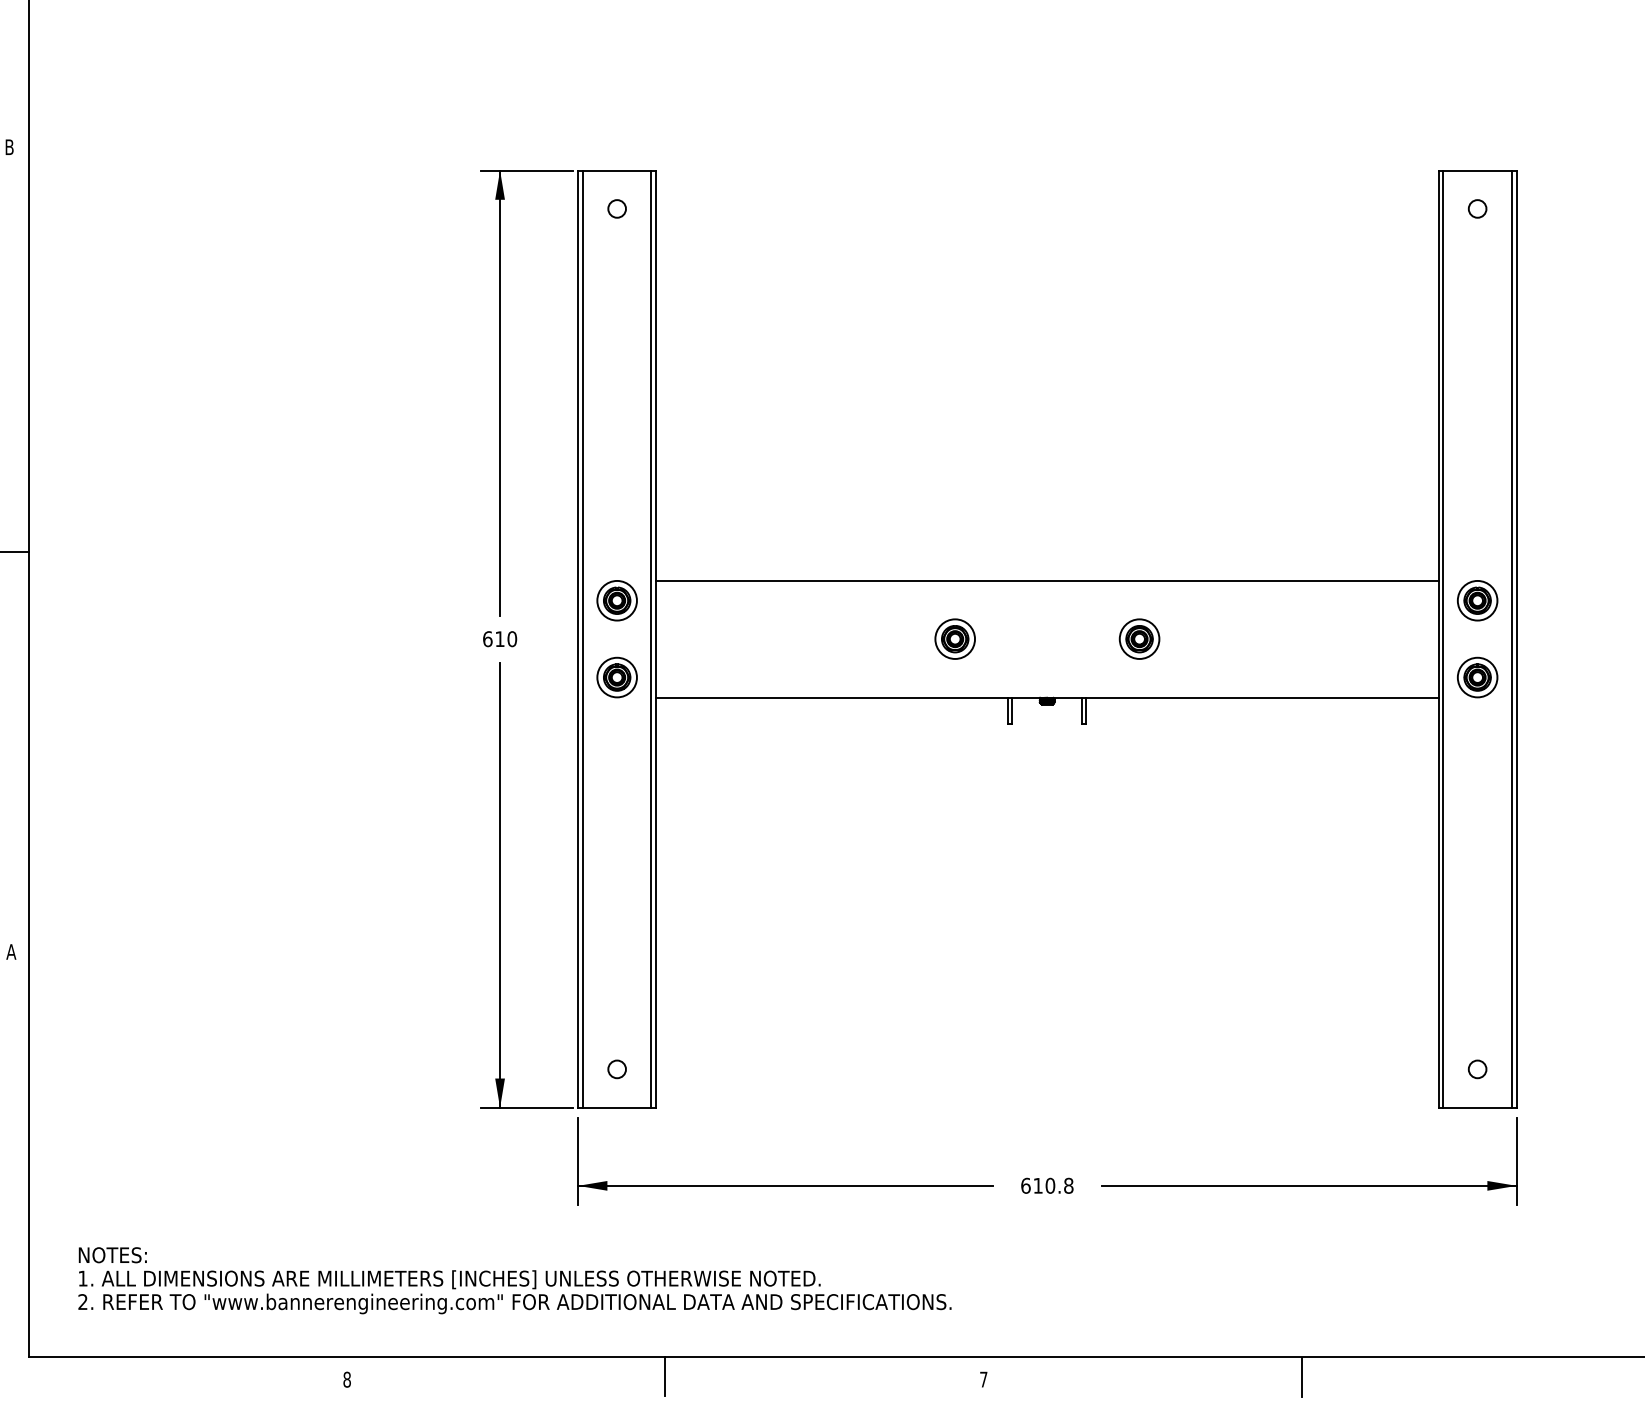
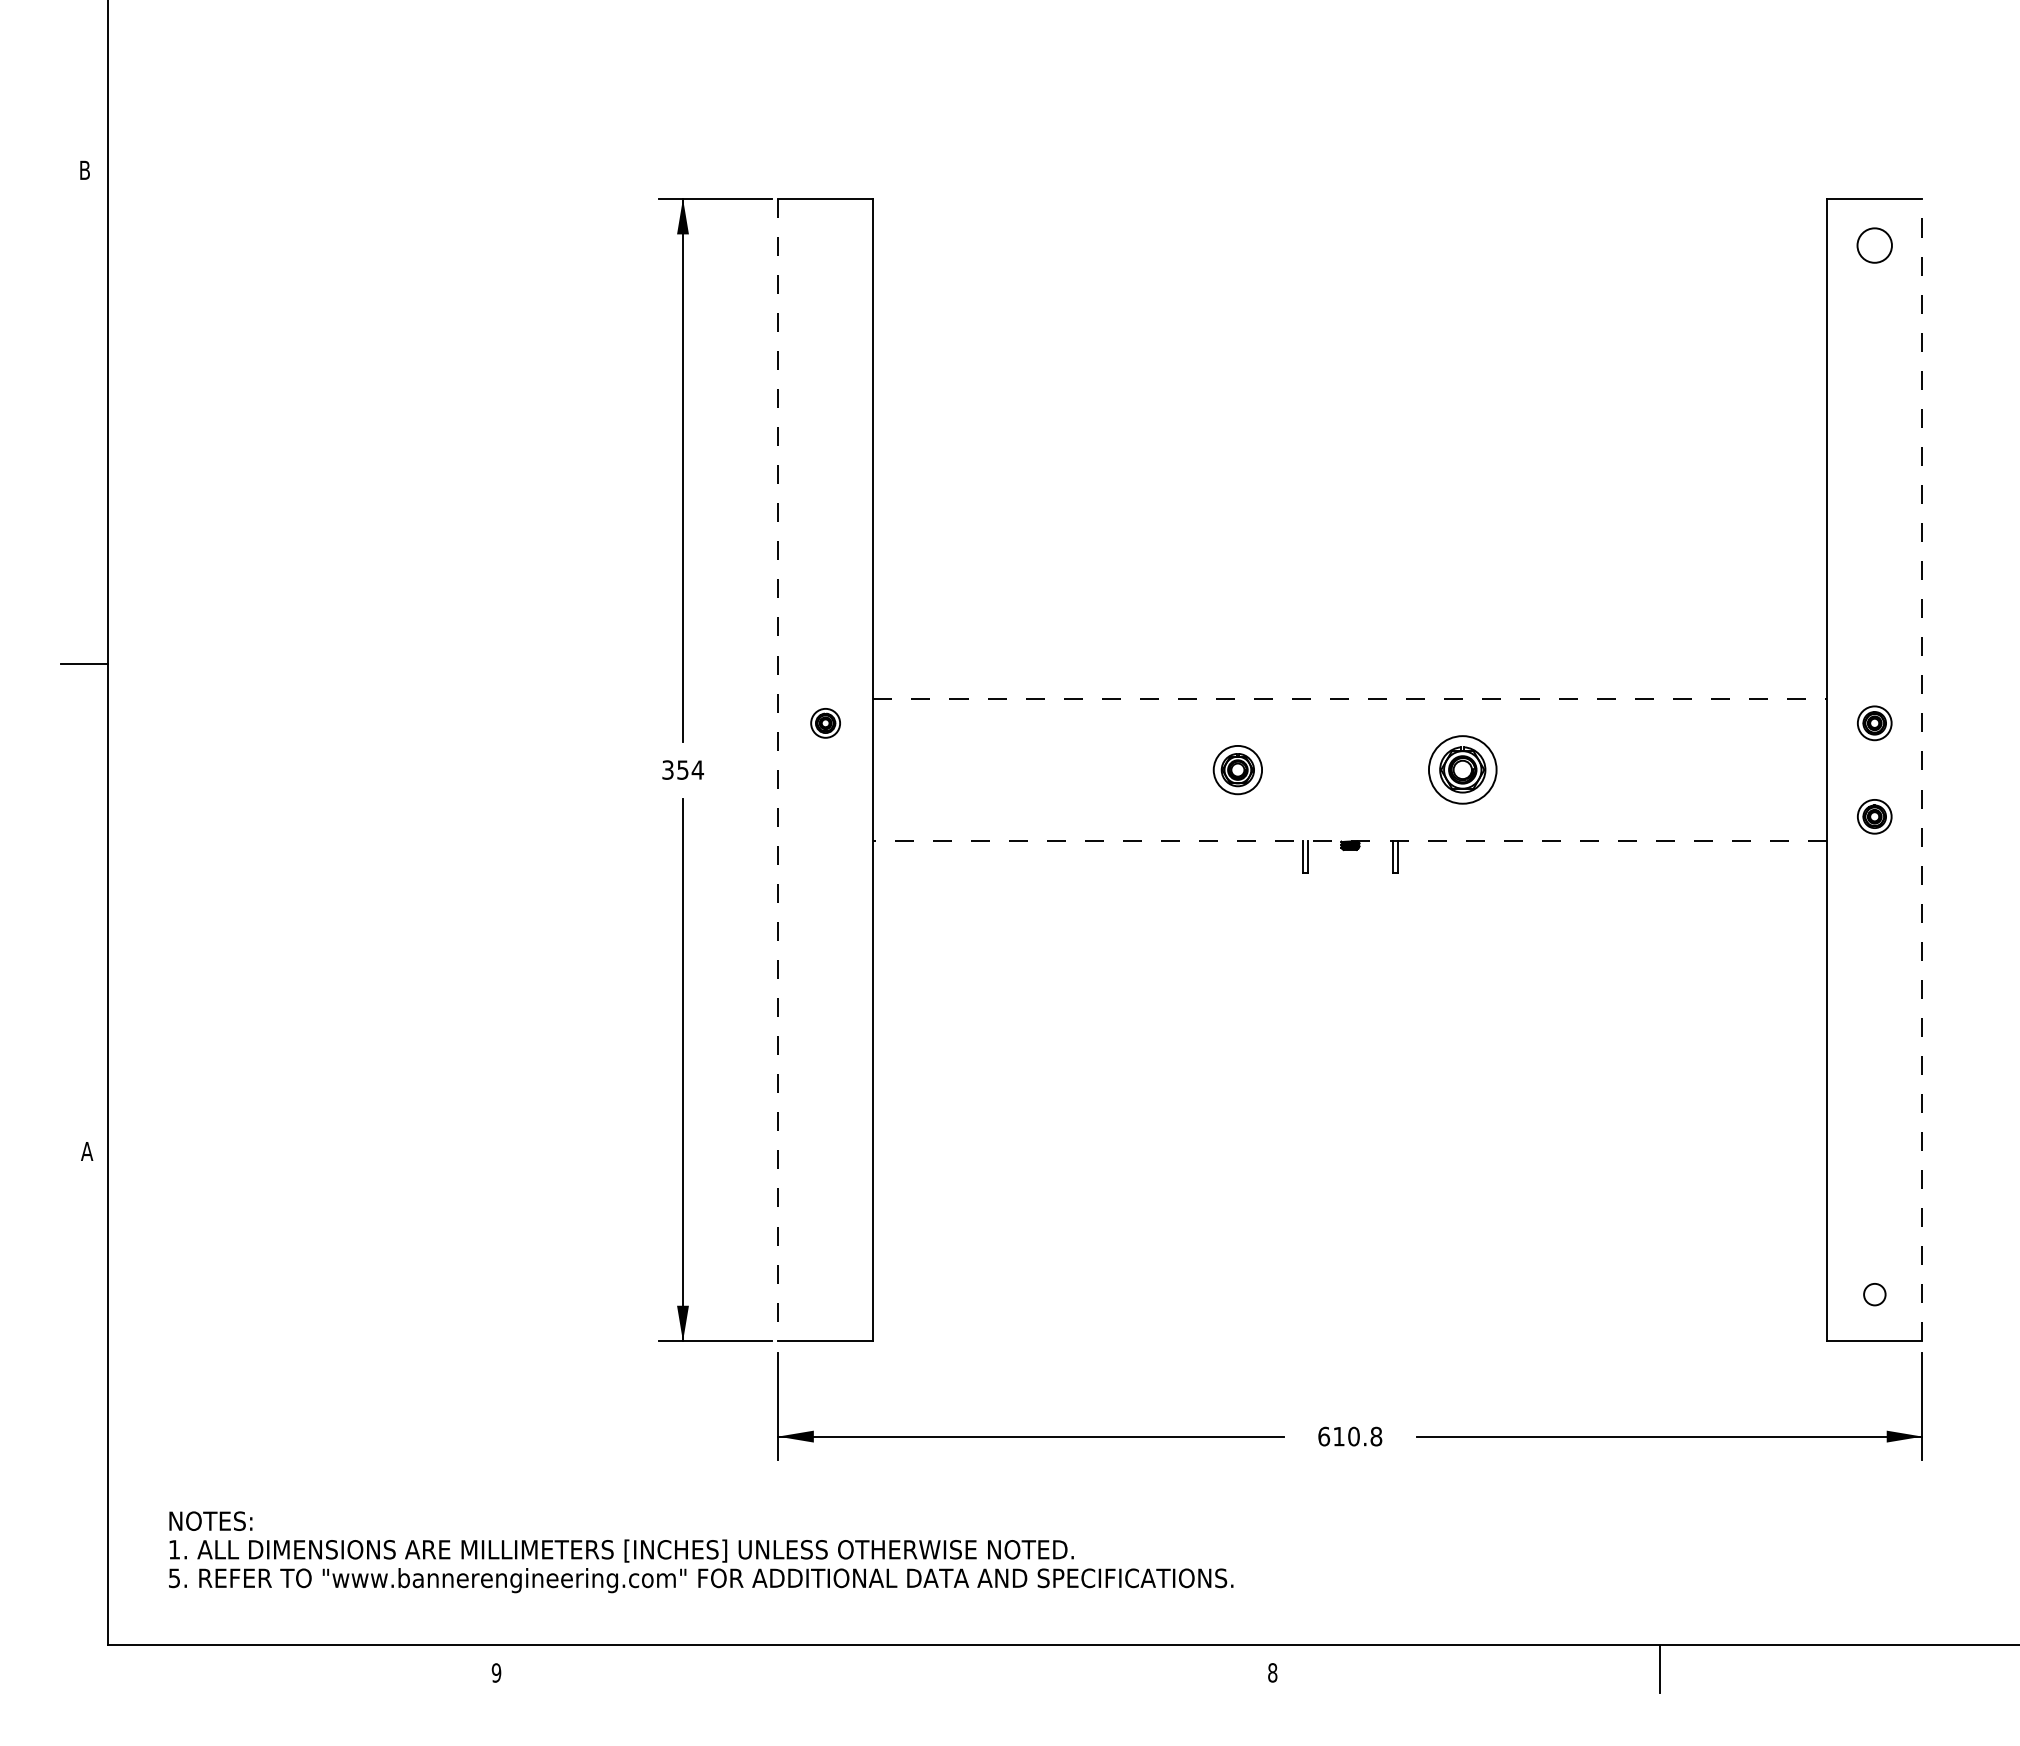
circle: (616, 208) -> (825, 245), removed
circle: (1477, 208) -> (1874, 245), size x1.6
line: (1047, 580) -> (1350, 698), solid -> dashed
part: (616, 600) -> (825, 723), size x0.6
part: (1477, 600) -> (1874, 723), size x0.7
text: (500, 638) -> (683, 769), 610 -> 354
line: (583, 638) -> (784, 769), removed
line: (651, 638) -> (867, 769), removed
line: (1443, 638) -> (1833, 769), removed
line: (1511, 638) -> (1916, 769), removed
line: (1516, 638) -> (1922, 769), solid -> dashed
line: (578, 639) -> (778, 770), solid -> dashed
part: (1139, 639) -> (1462, 770), size x1.4
part: (616, 677) -> (825, 816), removed
part: (1477, 677) -> (1874, 816), size x0.7
line: (1047, 697) -> (1350, 841), solid -> dashed
circle: (616, 1069) -> (825, 1294), removed
text: (82, 1302) -> (173, 1578), 2. -> 5.
line: (665, 1376) -> (884, 1668), removed
text: (347, 1379) -> (496, 1672), 8 -> 9
text: (983, 1379) -> (1272, 1672), 7 -> 8

